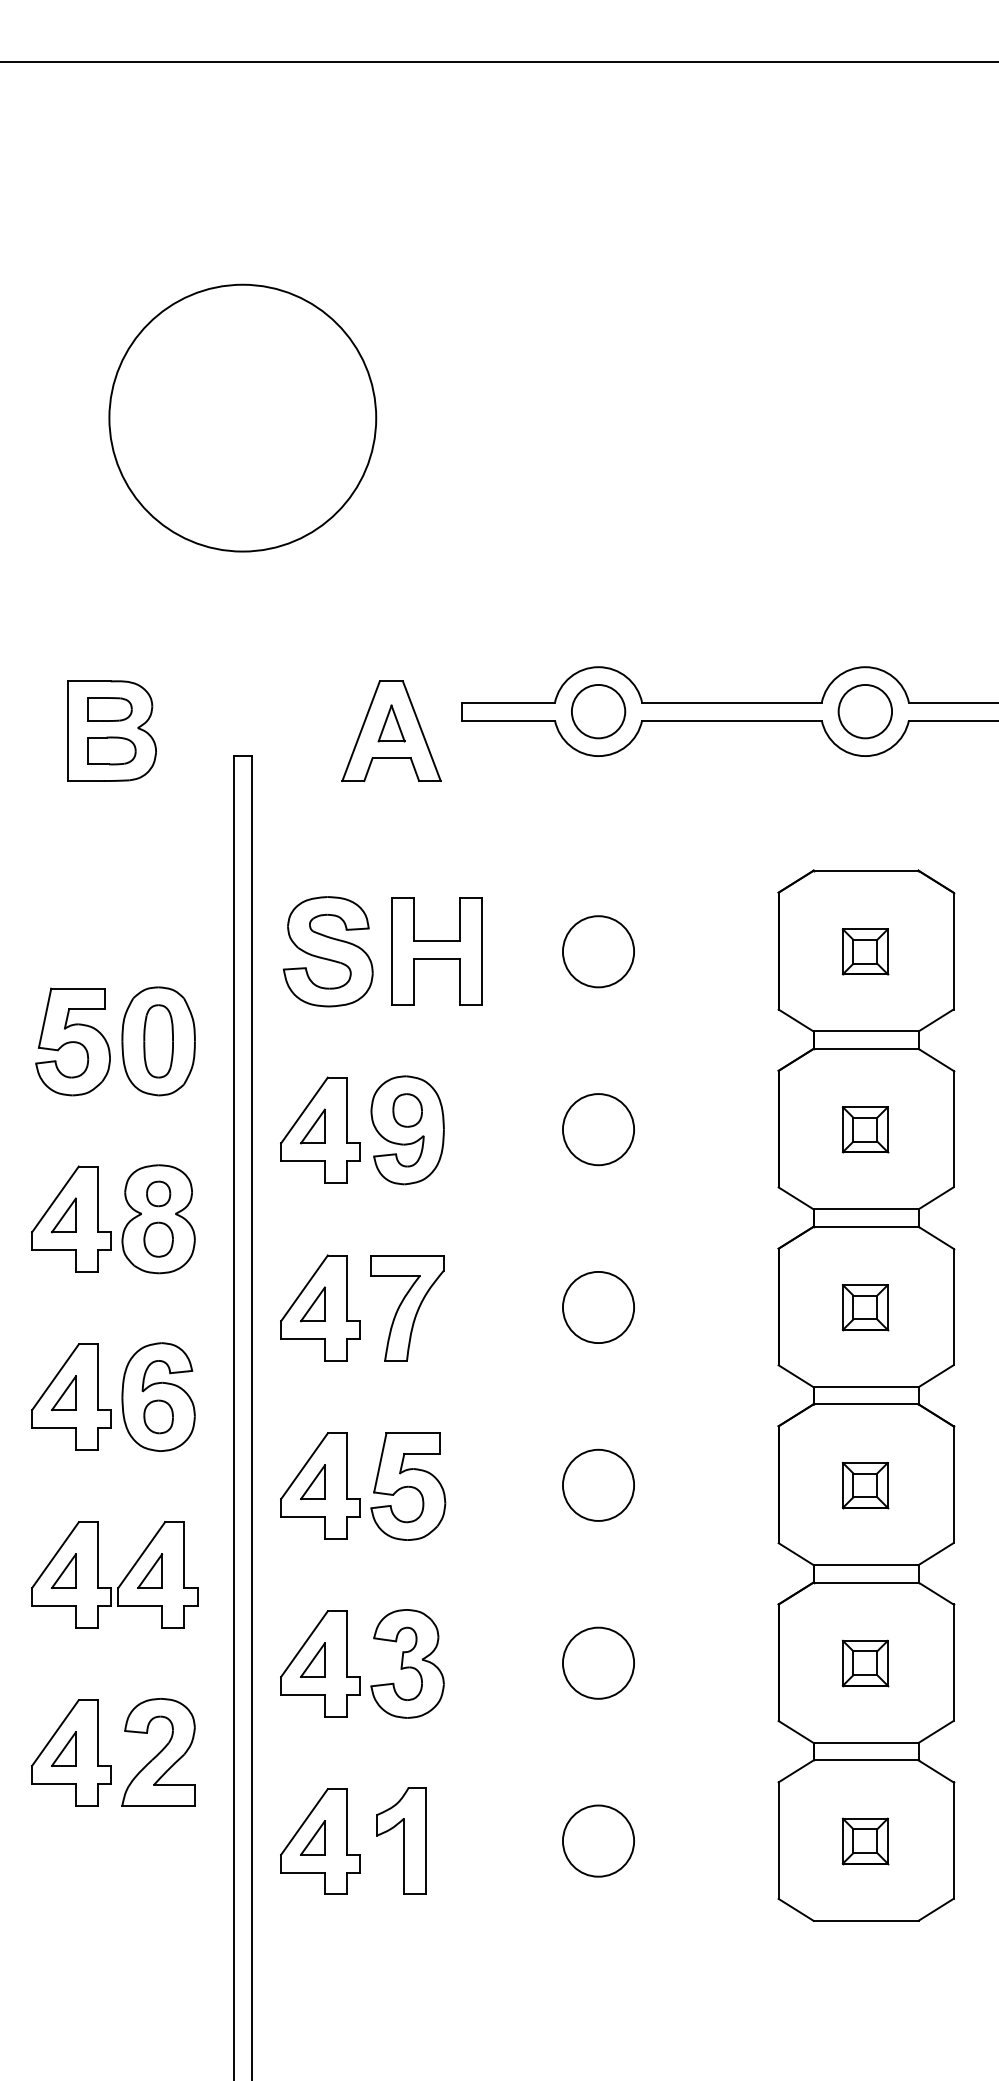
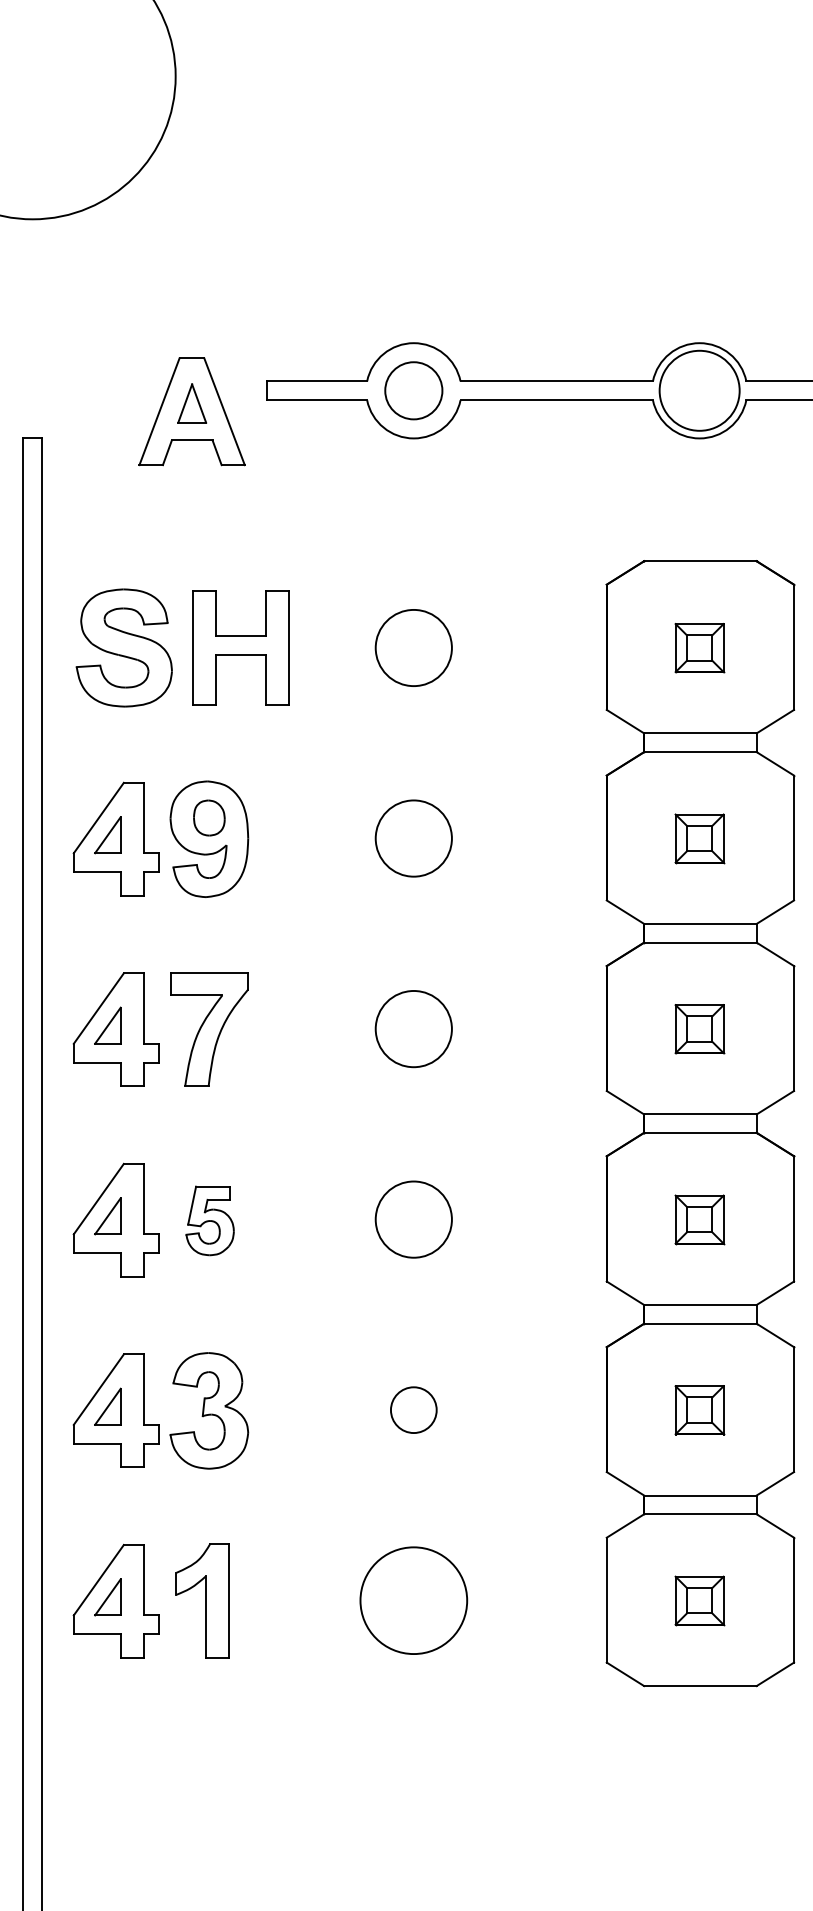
circle: (865, 711) -> (699, 390), size x1.4
part: (408, 1486) -> (210, 1220), size x0.6
circle: (598, 1662) -> (413, 1409), size x0.6
circle: (598, 1840) -> (413, 1600), size x1.4

